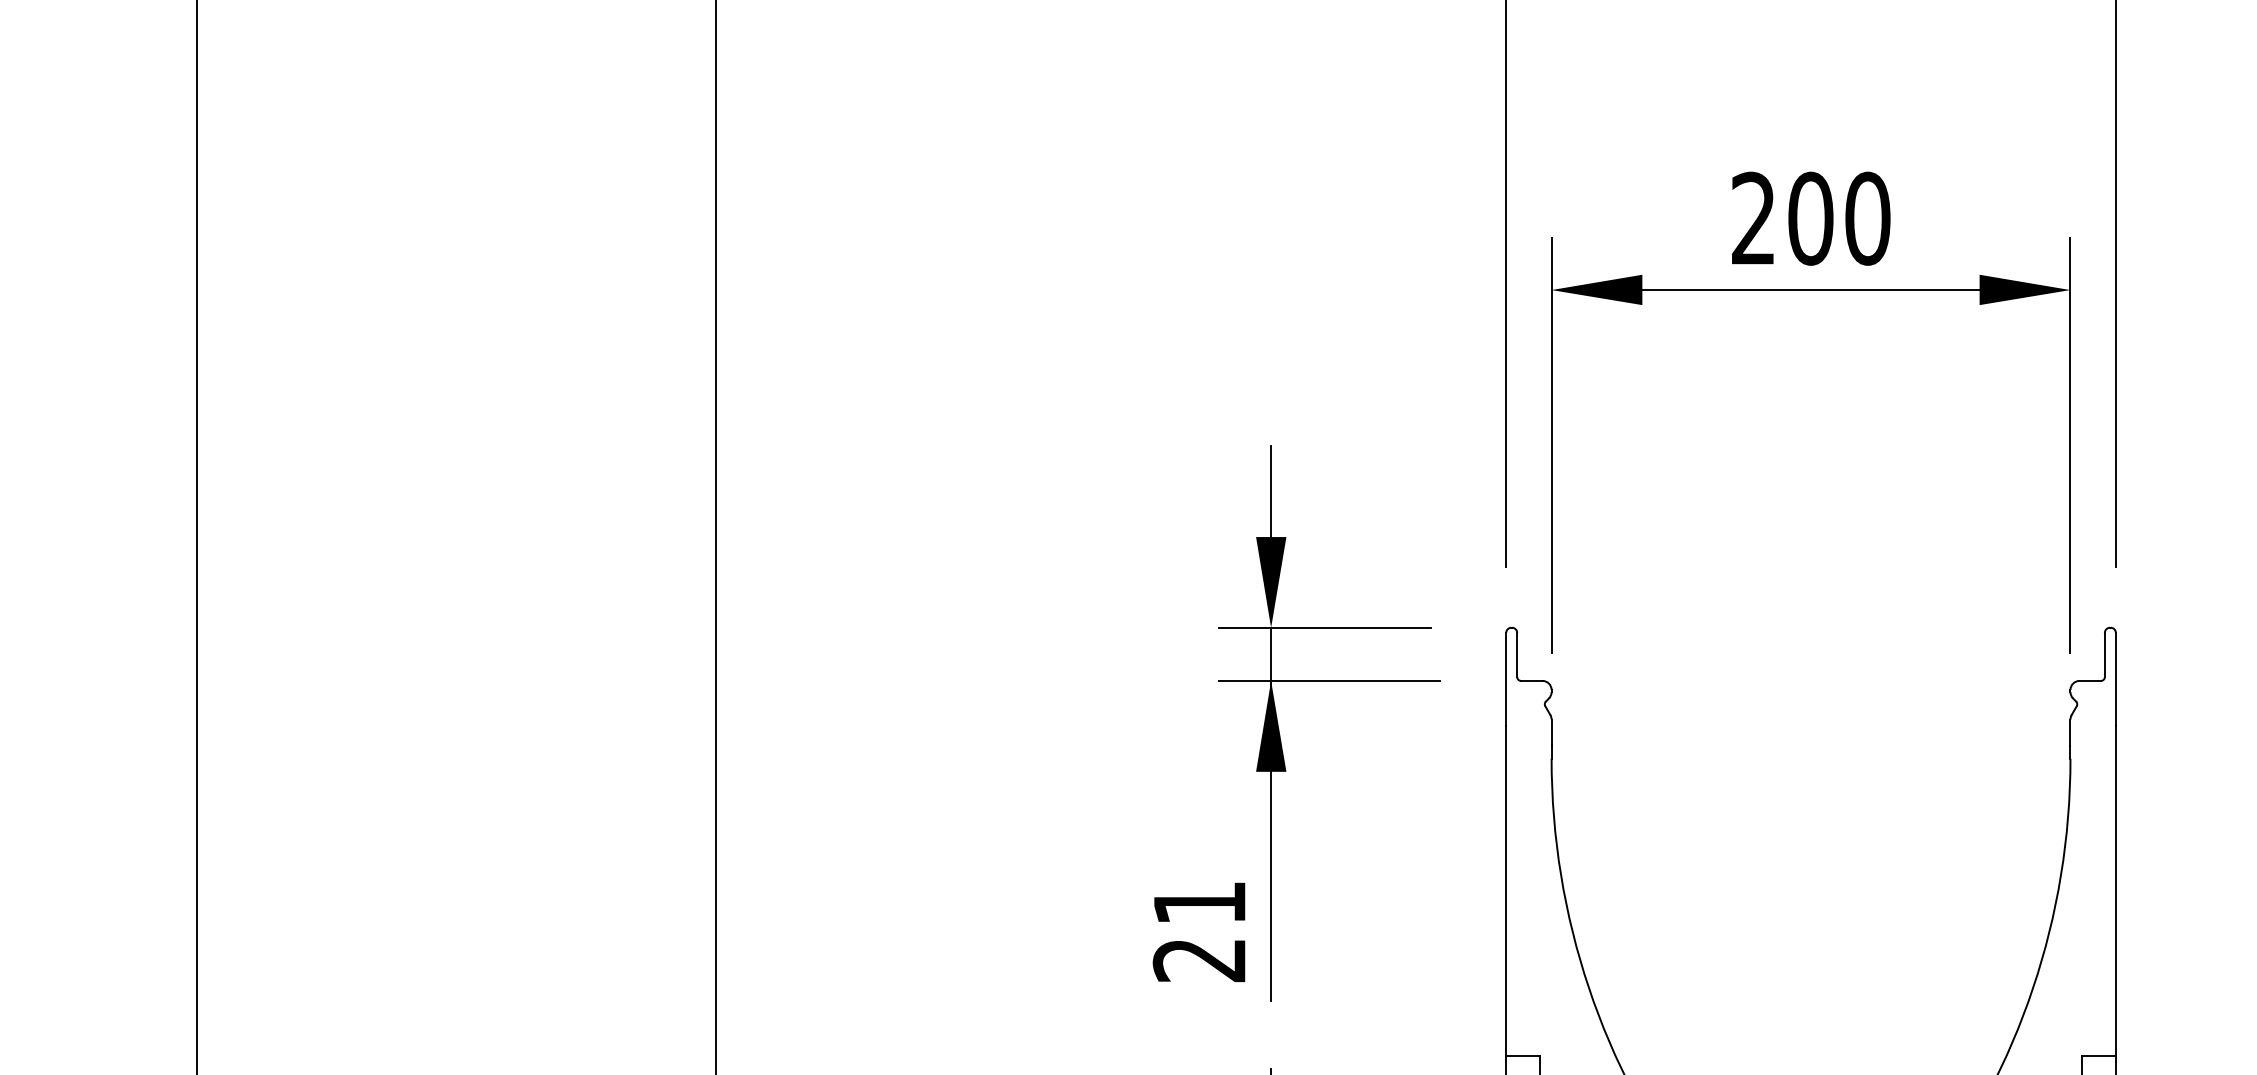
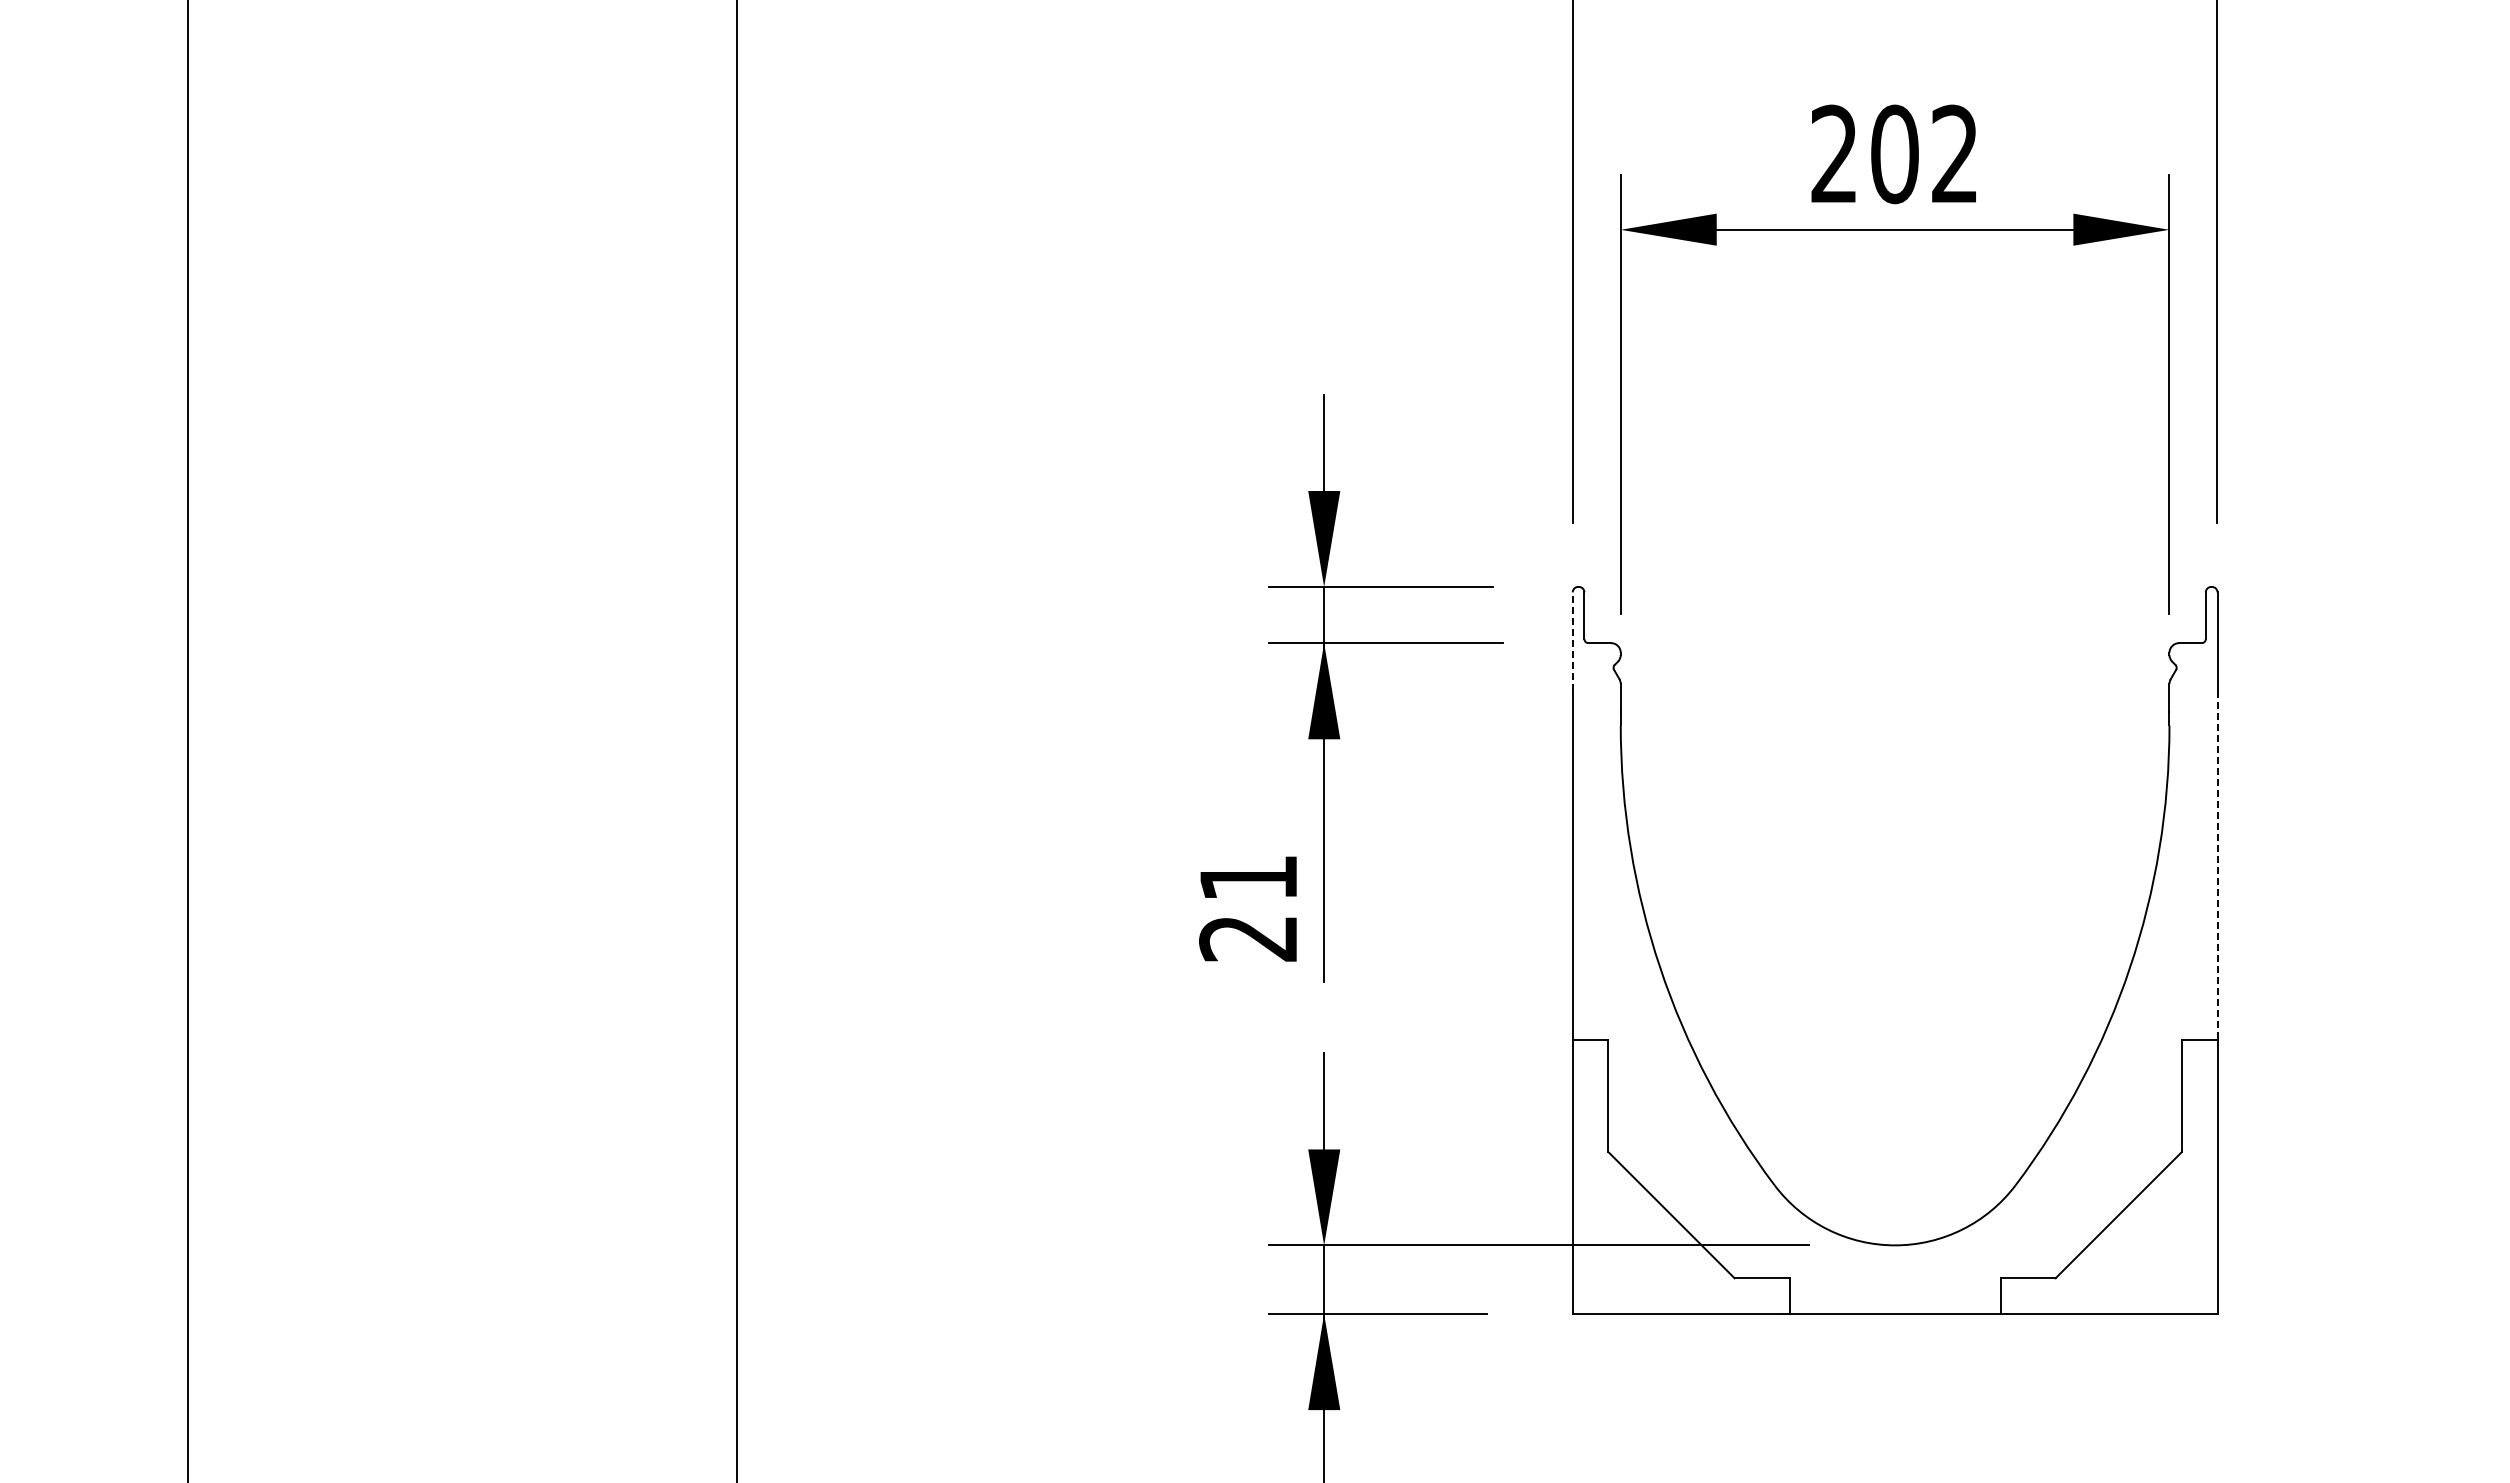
text: (1868, 218) -> (1955, 154), 200 -> 202
line: (1505, 679) -> (1572, 641), solid -> dashed
line: (2115, 891) -> (2217, 865), solid -> dashed

